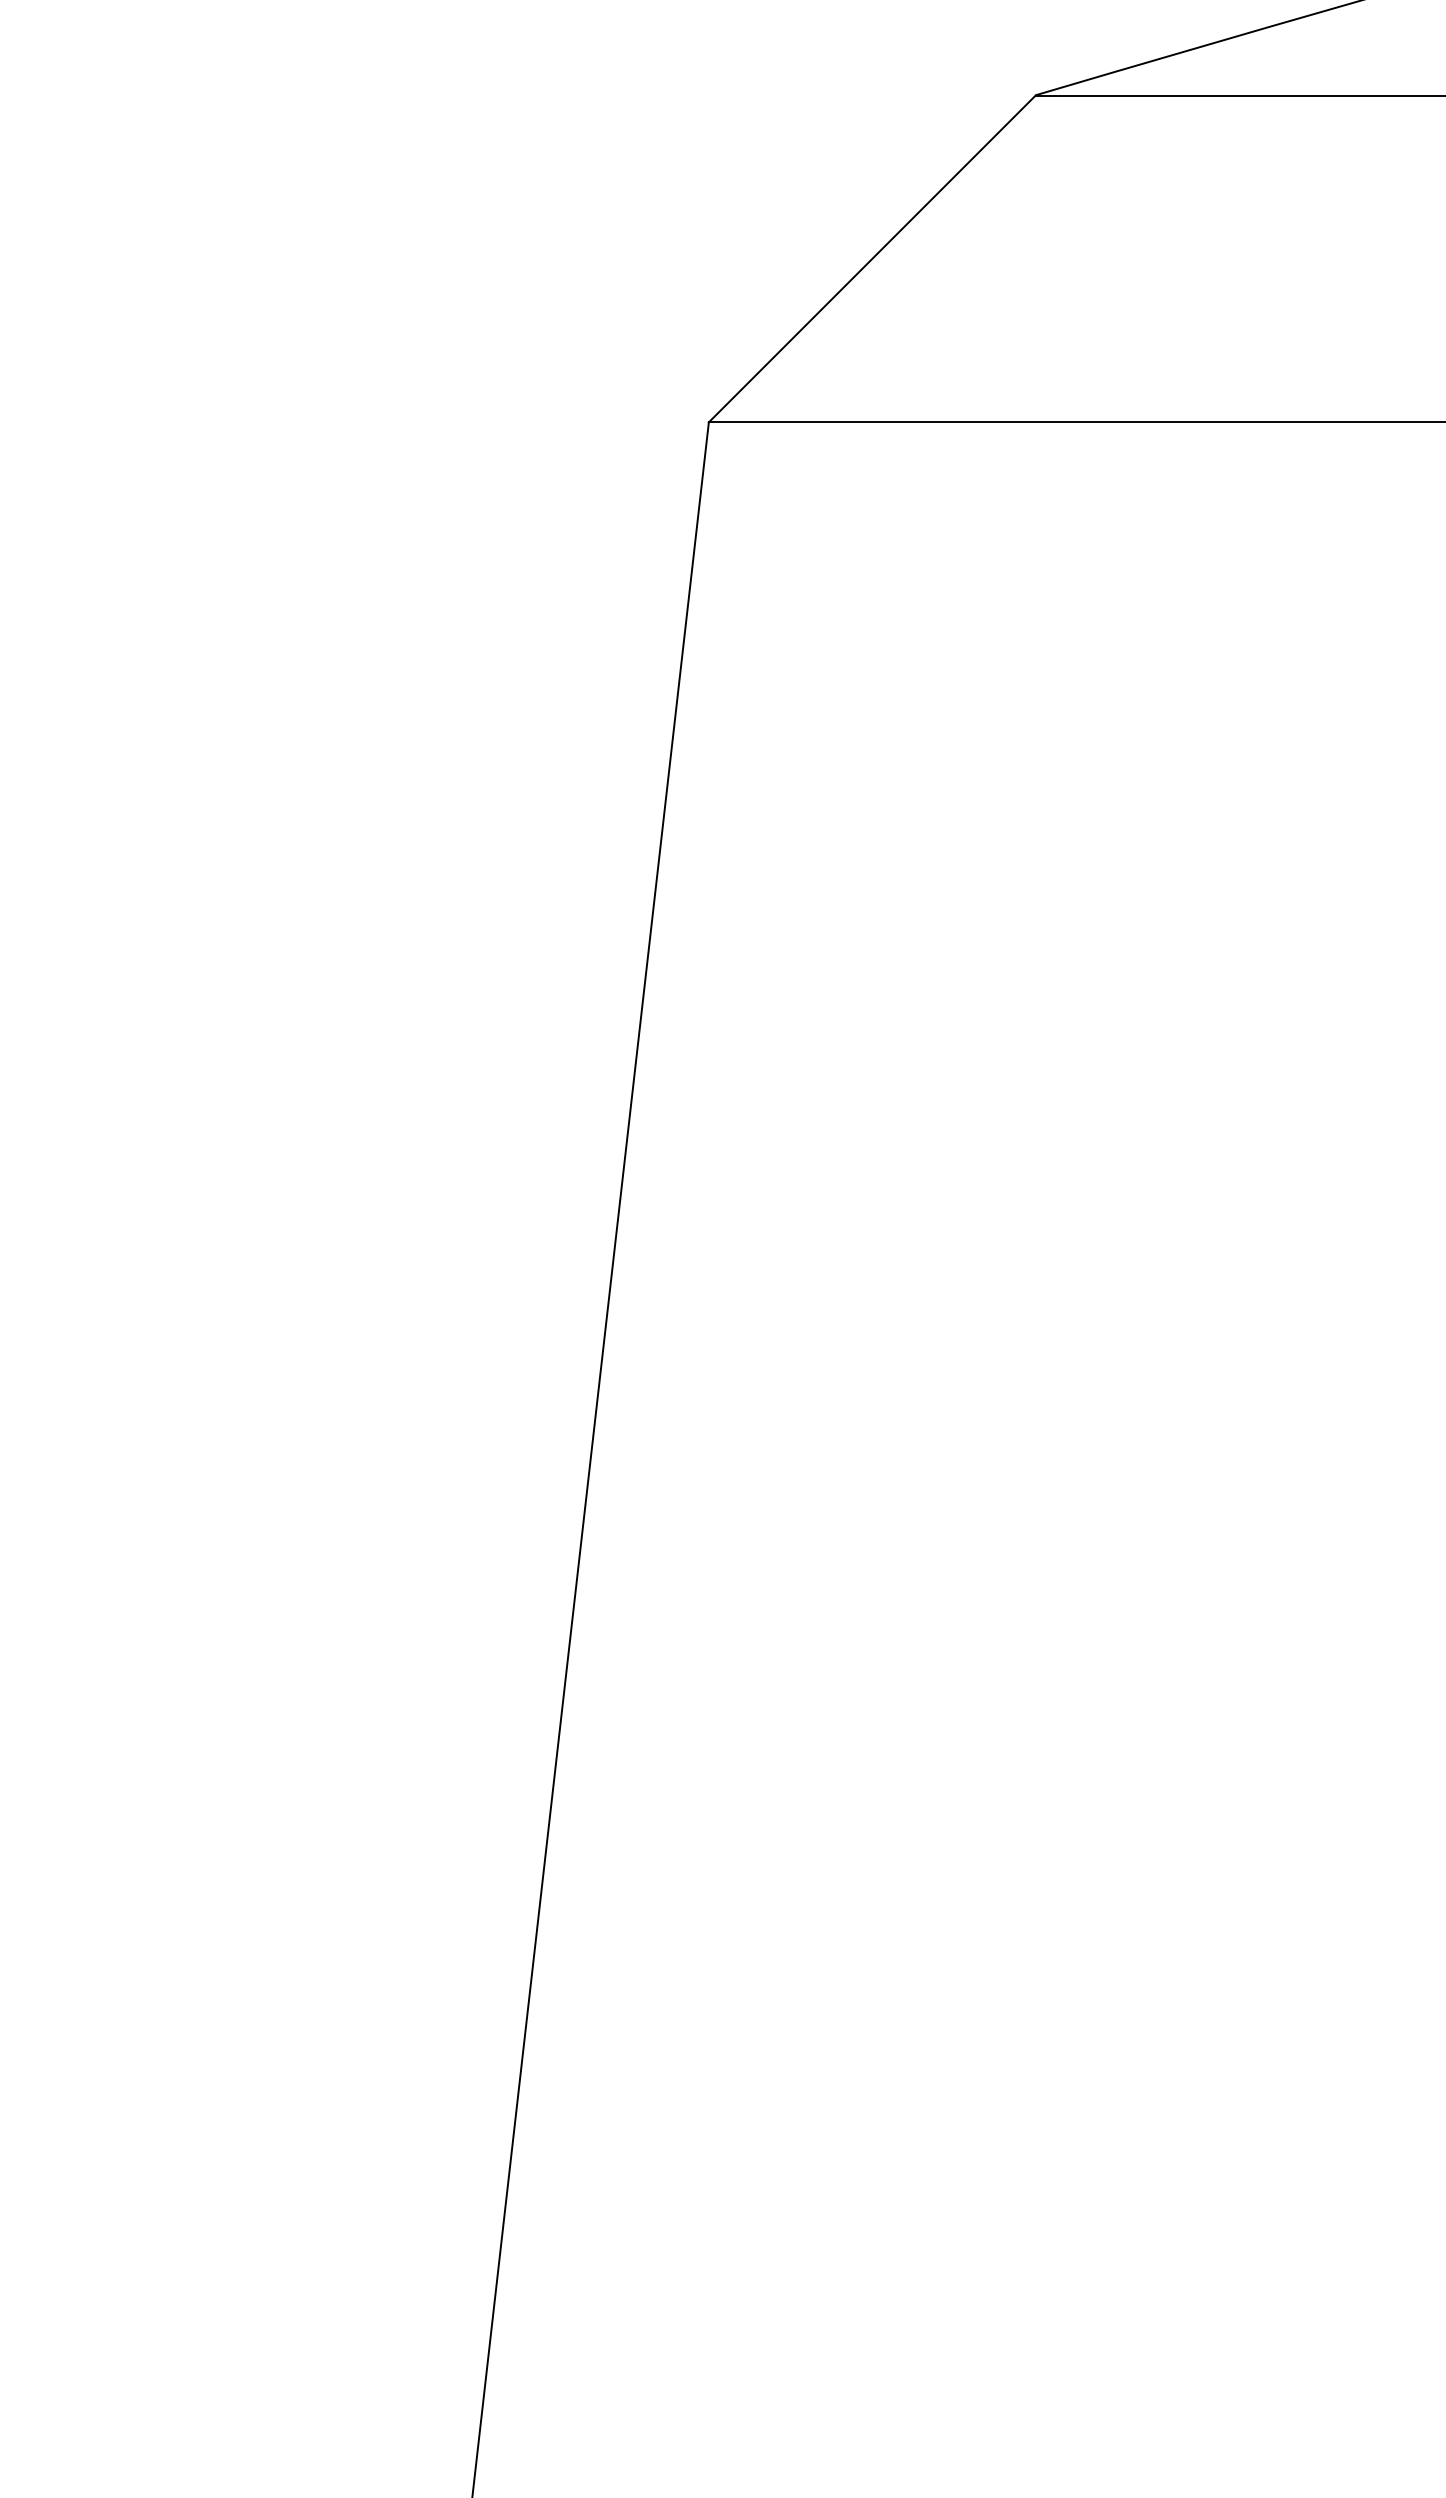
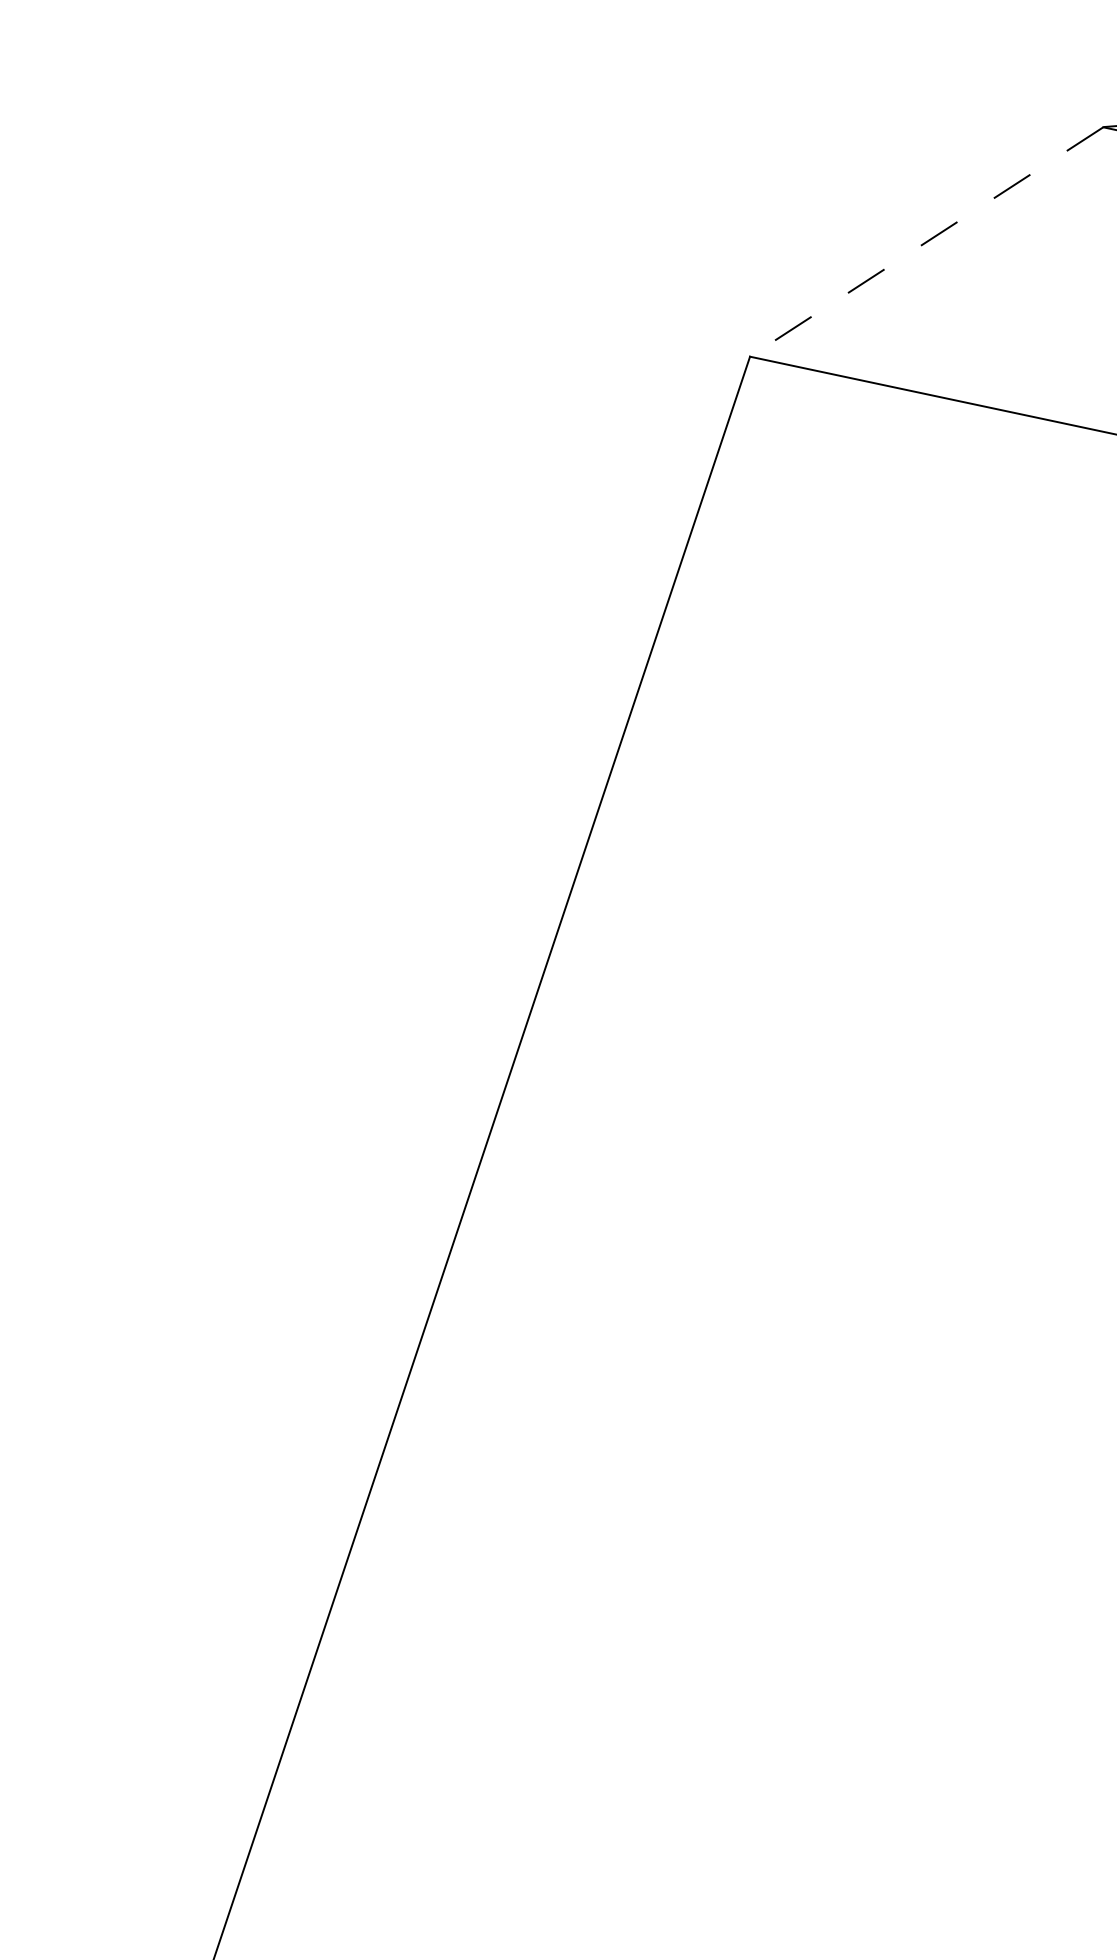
line: (871, 259) -> (925, 242), solid -> dashed

